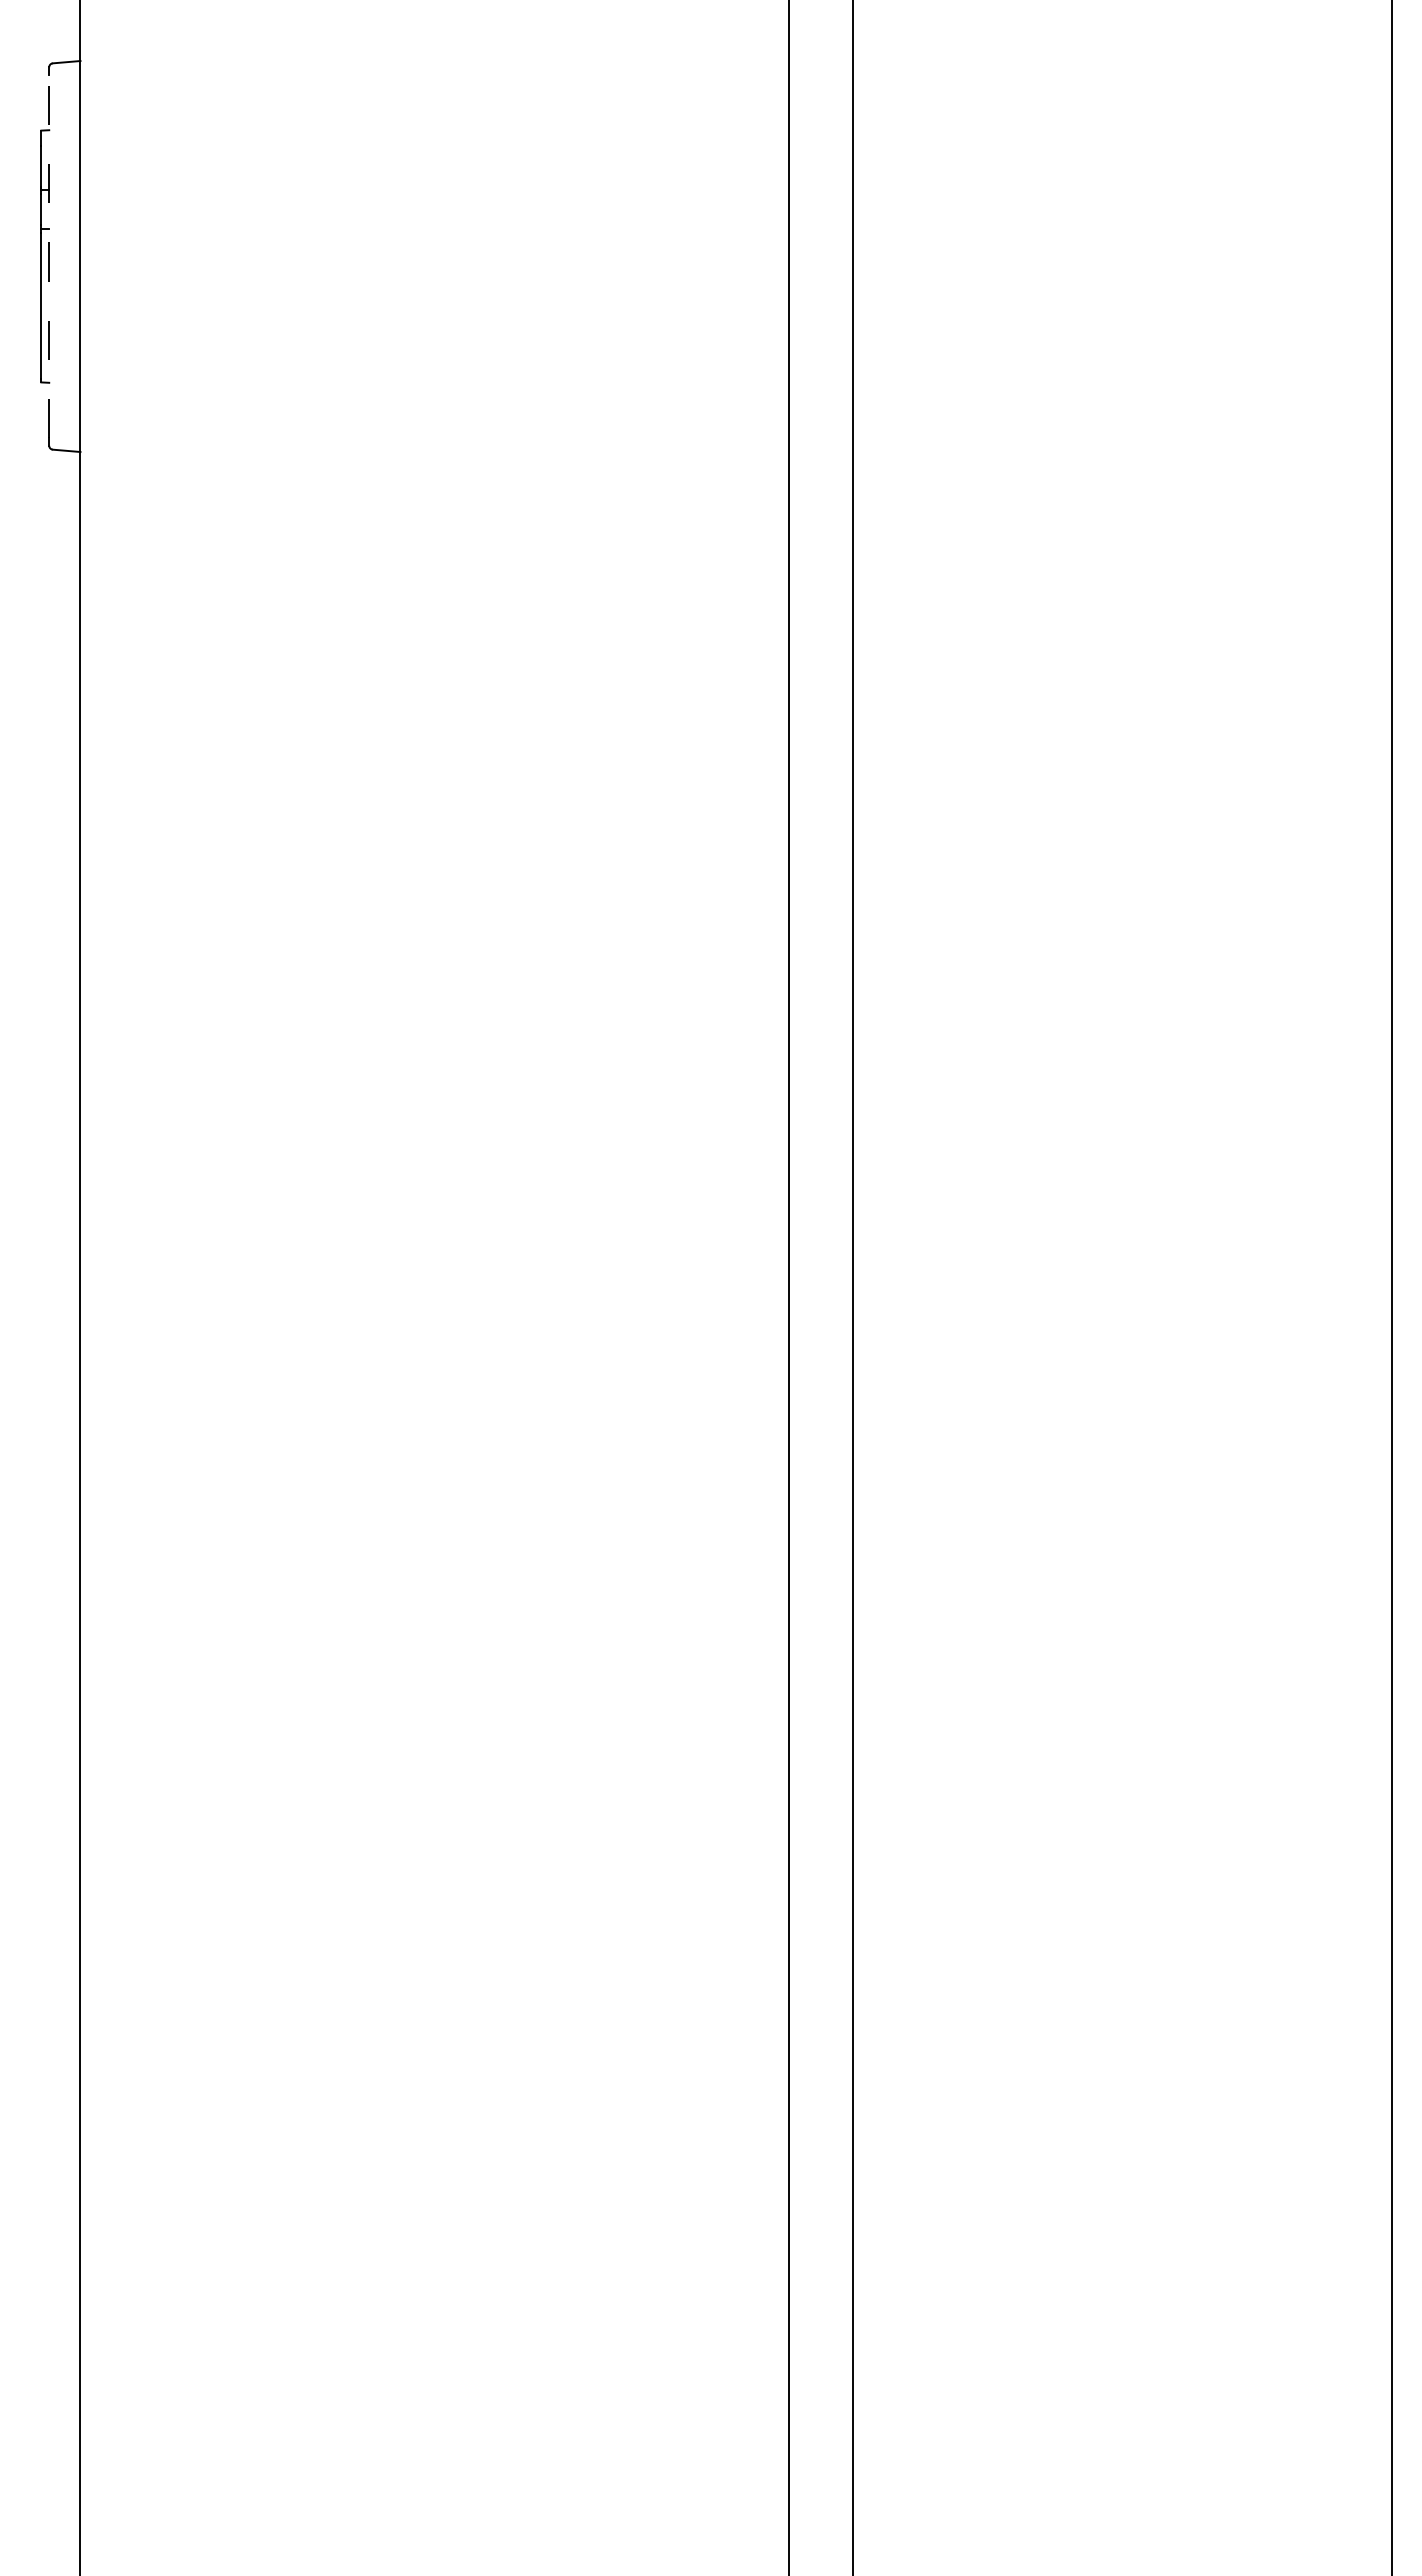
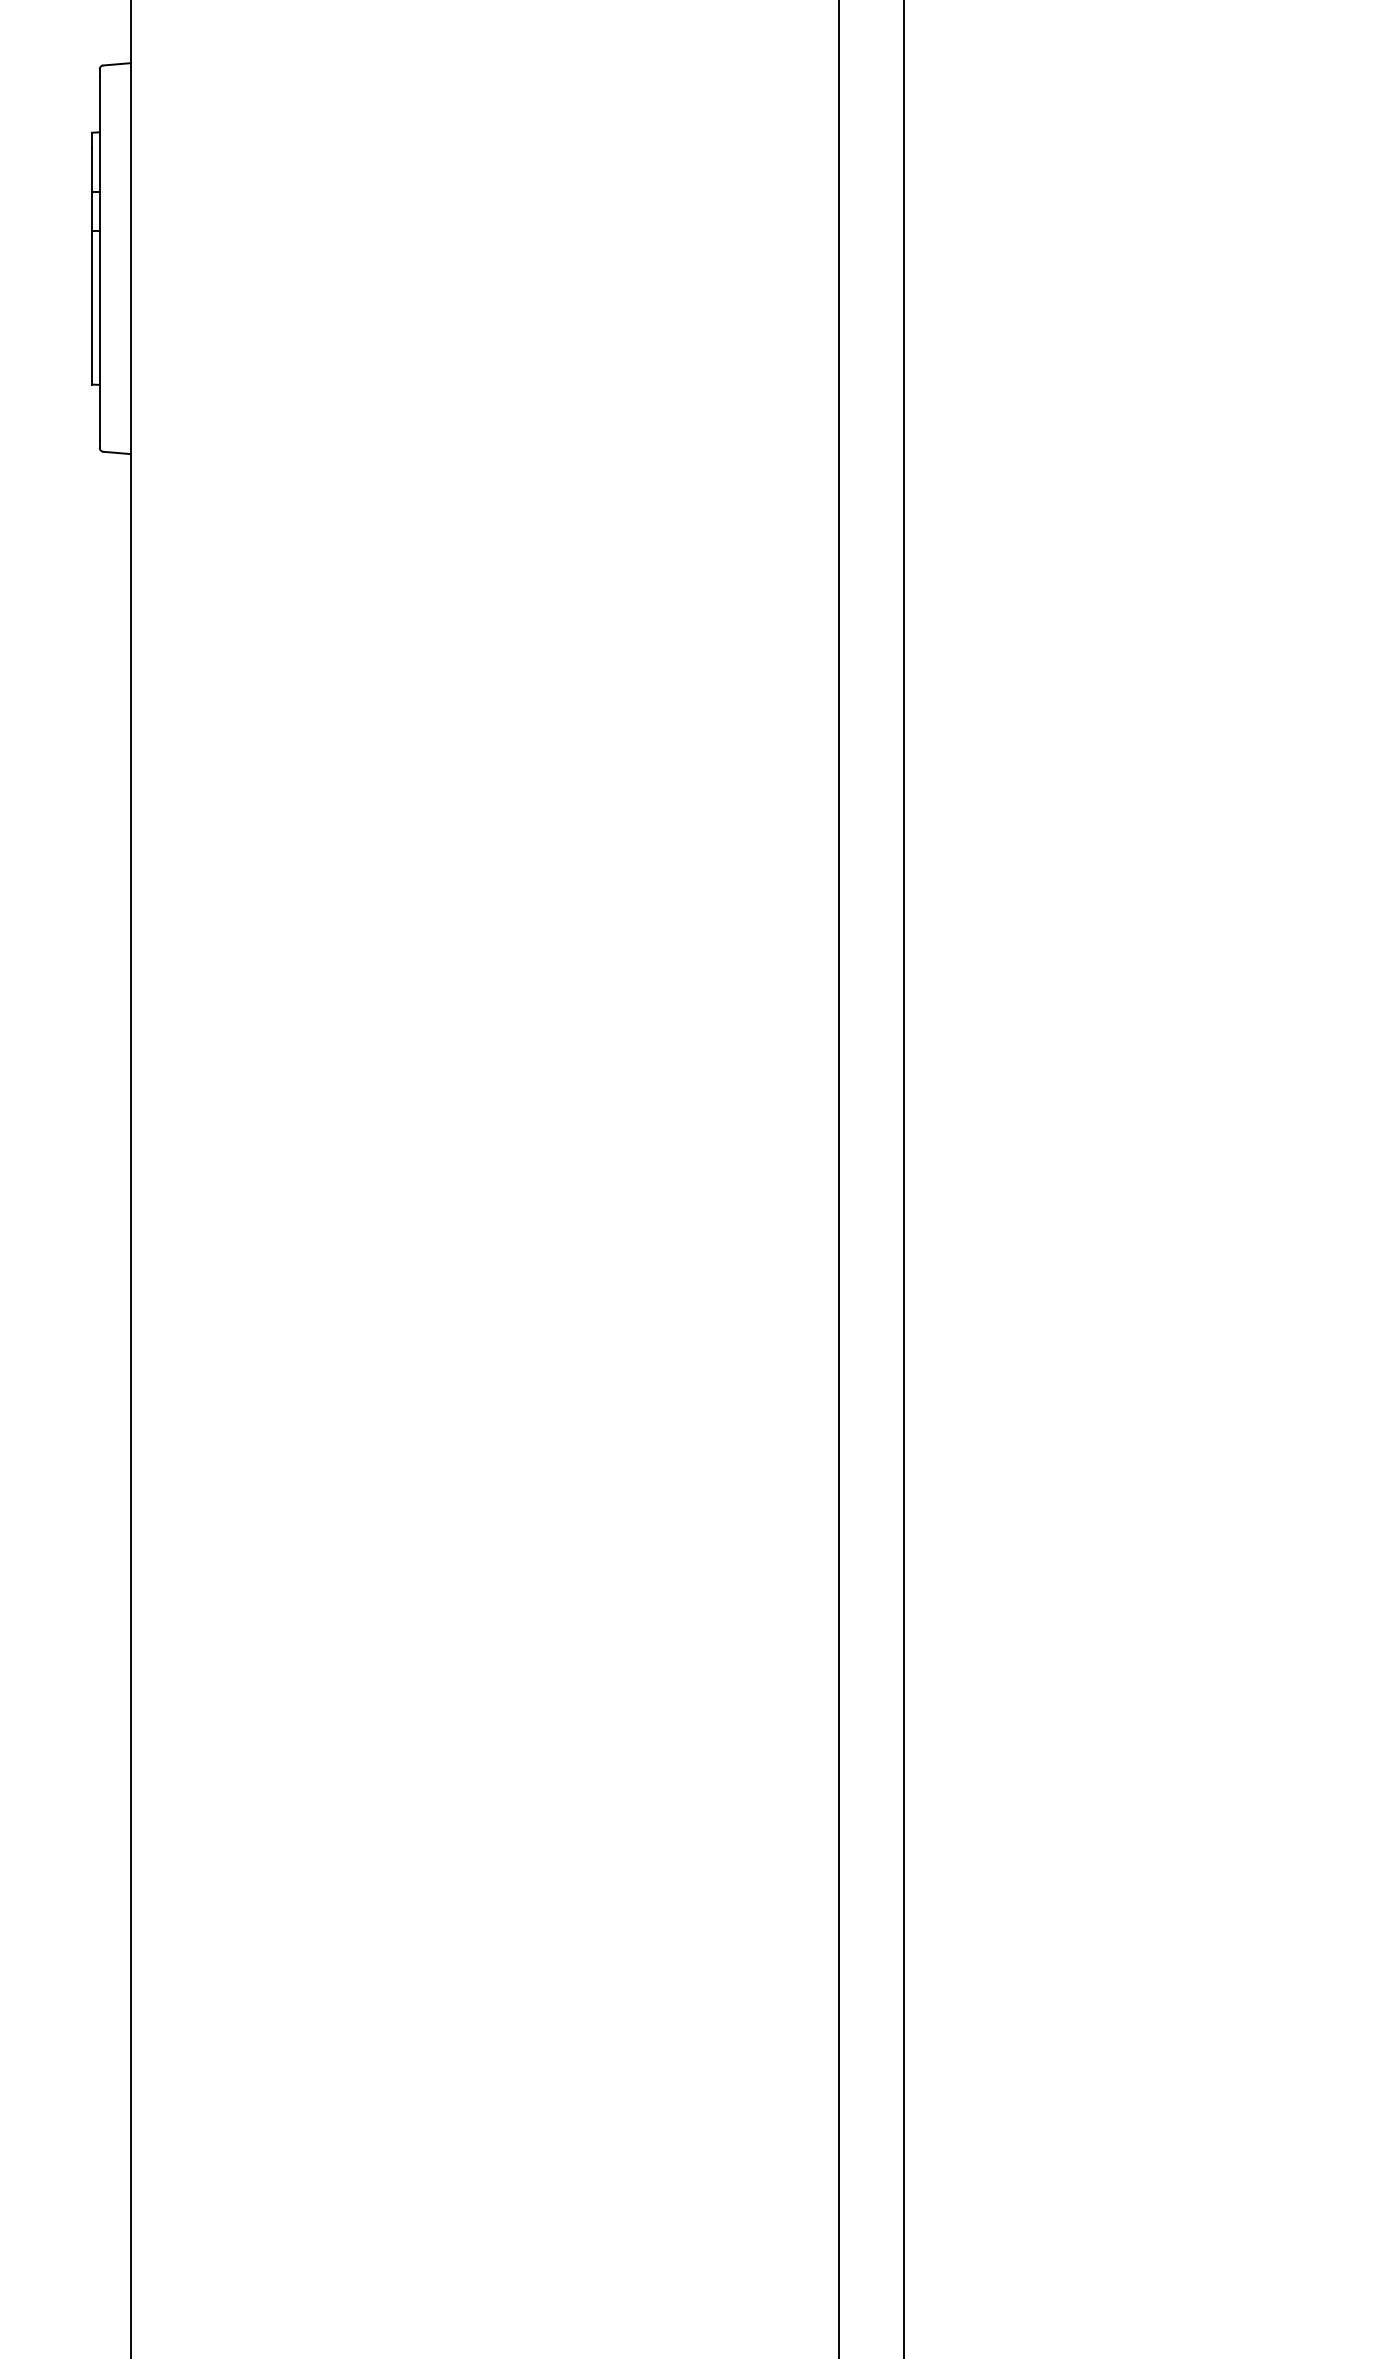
line: (49, 256) -> (100, 258), dashed -> solid

